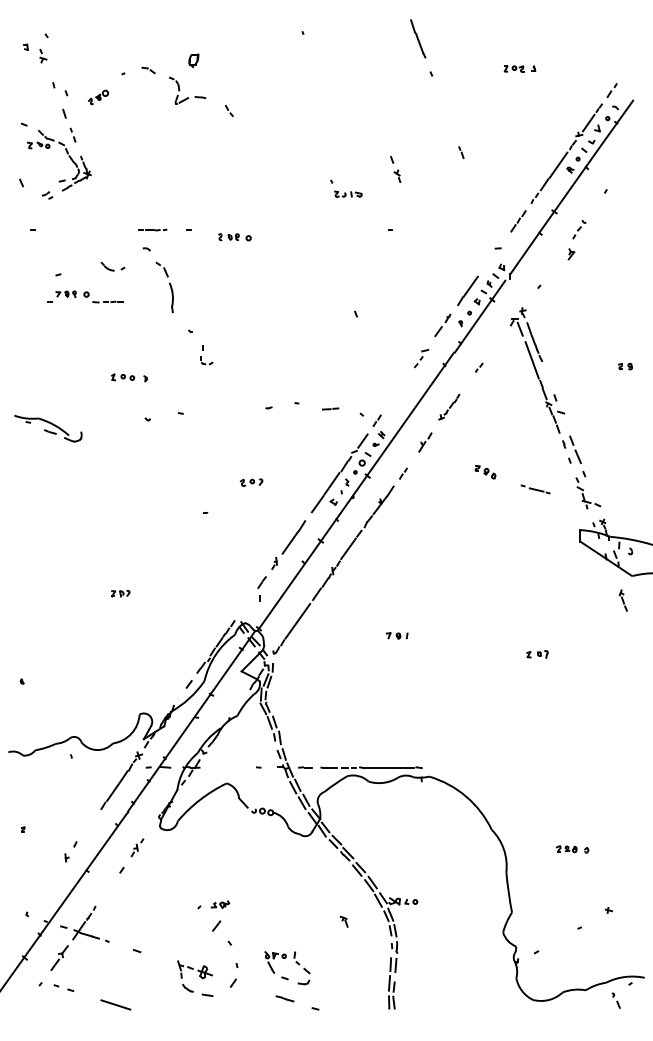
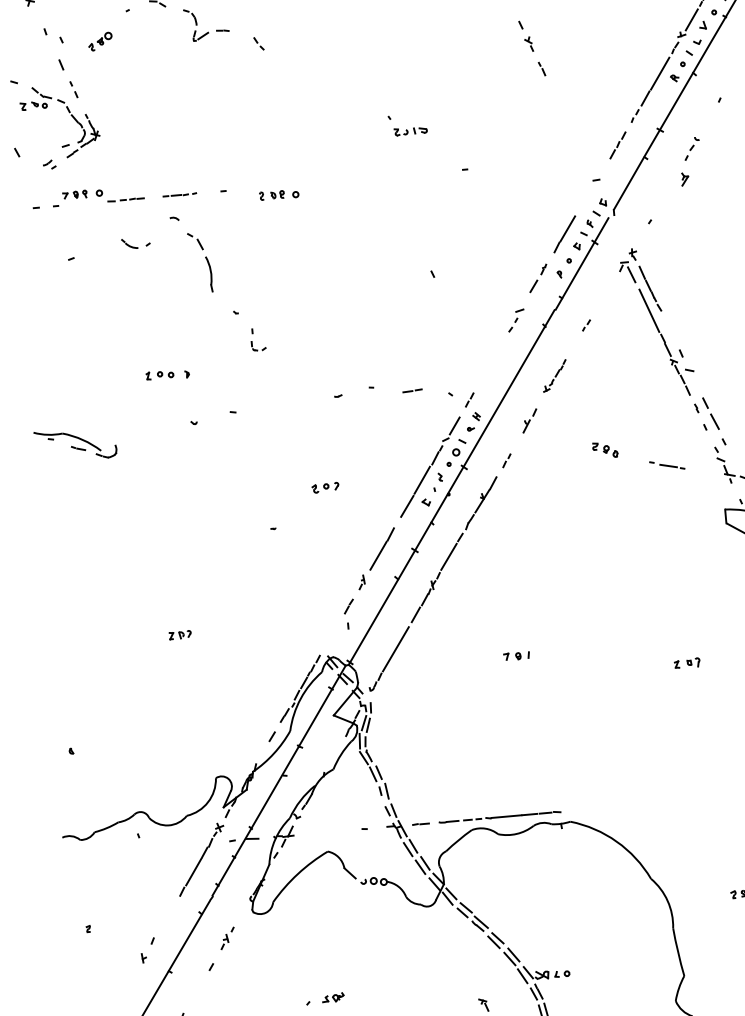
part: (395, 169) -> (525, 36), moved
part: (85, 296) -> (98, 195), moved

